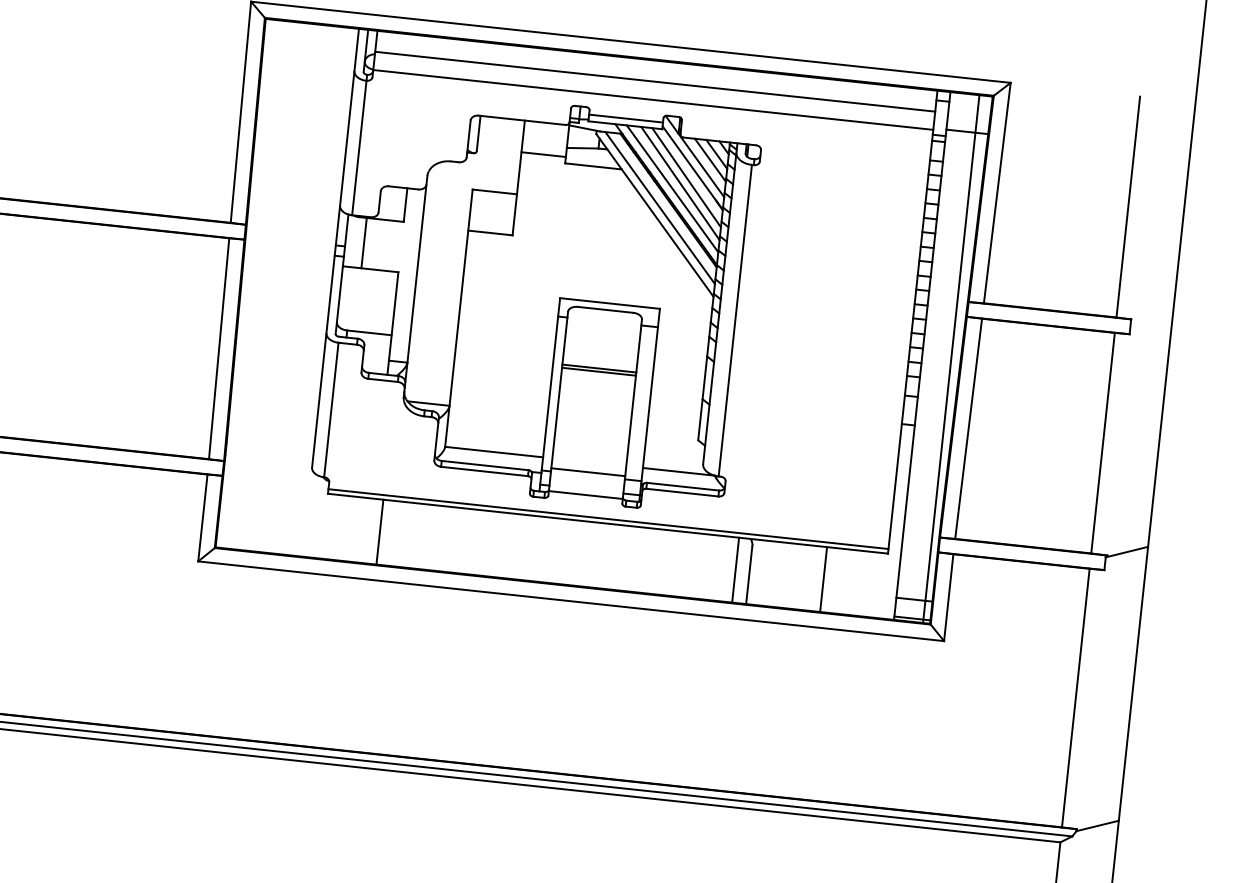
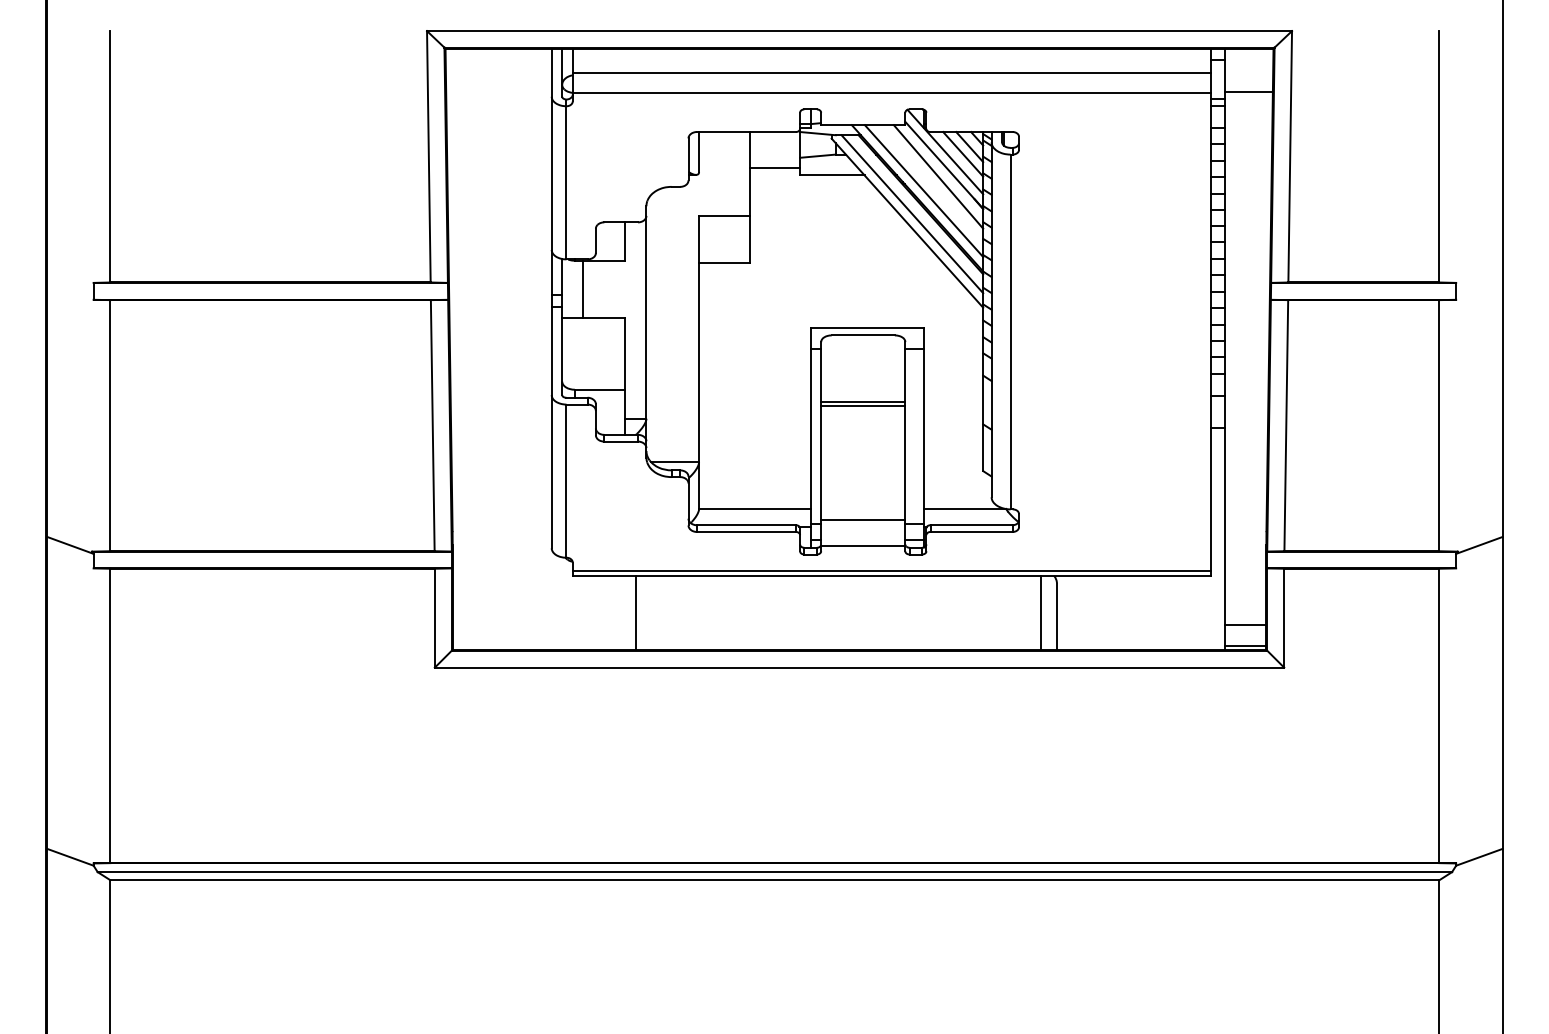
line: (626, 118) -> (863, 117), removed
line: (680, 183) -> (932, 184), removed
line: (951, 358) -> (1258, 348), removed
line: (823, 579) -> (1141, 612), removed

